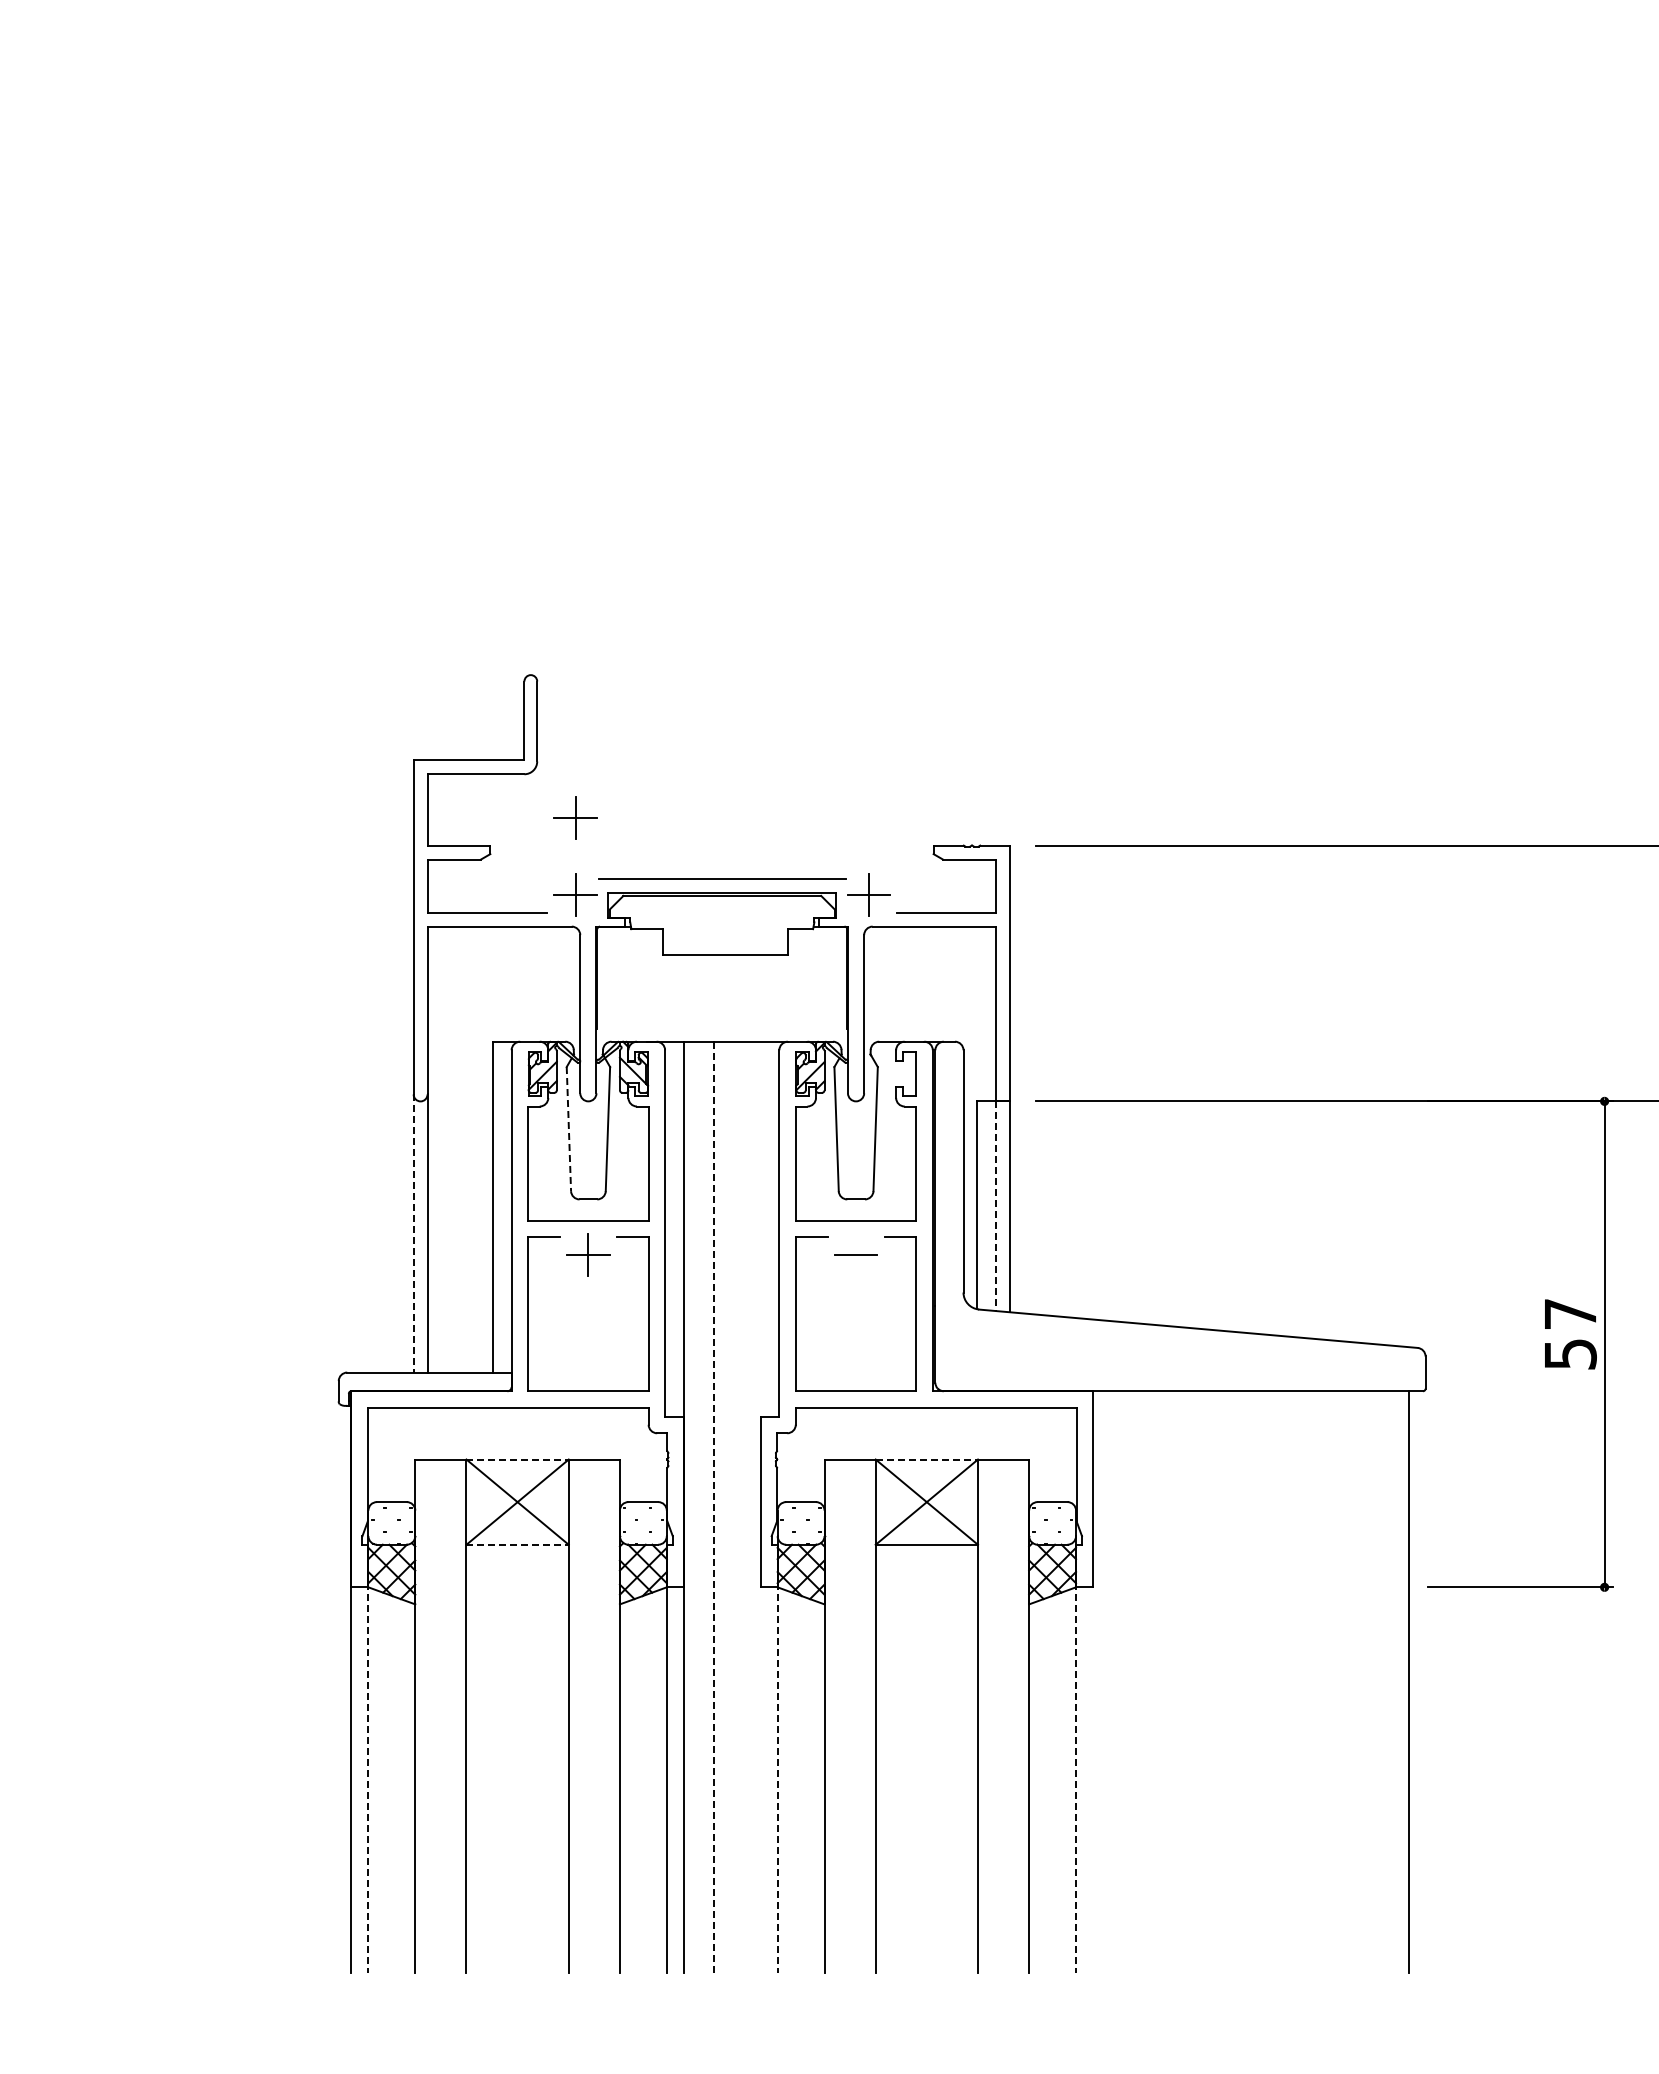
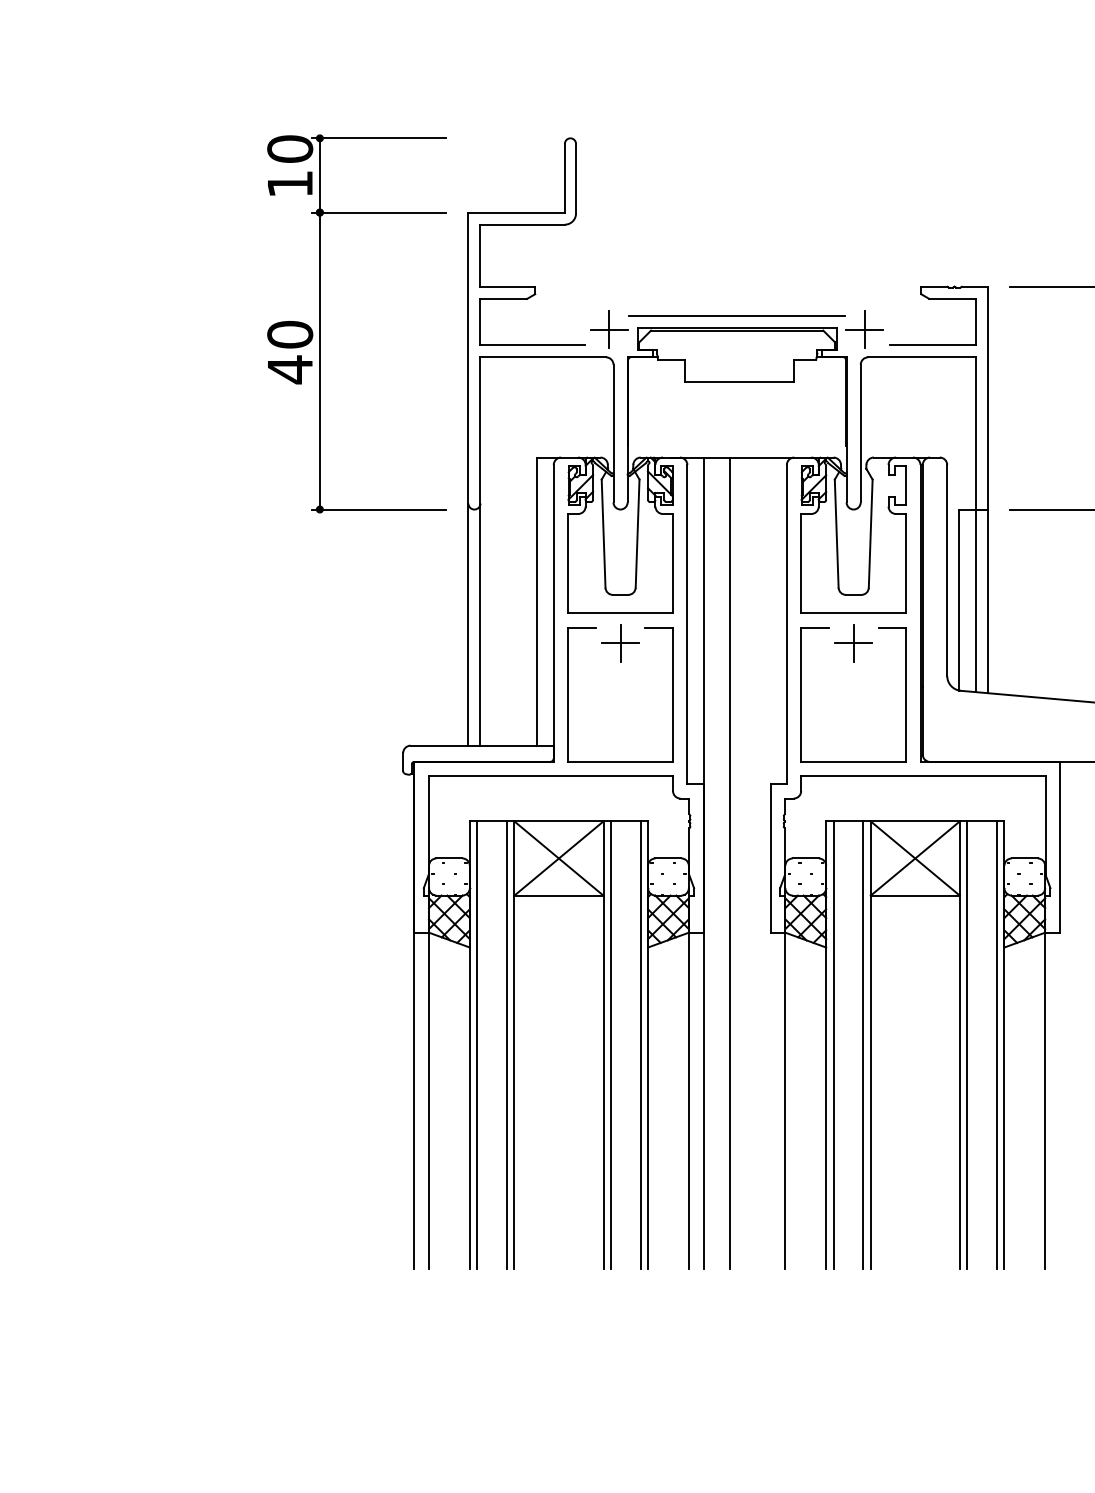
part: (575, 817) -> (609, 262), removed
part: (243, 887) -> (320, 323), added
line: (568, 1129) -> (603, 534), dashed -> solid
line: (996, 1206) -> (975, 601), dashed -> solid
line: (413, 1234) -> (468, 625), dashed -> solid
line: (856, 1254) -> (854, 642), added
line: (518, 1459) -> (559, 821), dashed -> solid
line: (927, 1459) -> (915, 821), dashed -> solid
line: (713, 1507) -> (729, 863), dashed -> solid
line: (518, 1544) -> (559, 895), dashed -> solid
line: (423, 1716) -> (476, 1045), added
line: (457, 1716) -> (506, 1045), added
line: (577, 1716) -> (611, 1045), added
line: (611, 1716) -> (640, 1045), added
line: (833, 1716) -> (834, 1045), added
line: (867, 1716) -> (863, 1045), added
line: (986, 1716) -> (967, 1045), added
line: (1020, 1716) -> (996, 1045), added
line: (368, 1778) -> (429, 1099), dashed -> solid
line: (777, 1778) -> (785, 1099), dashed -> solid
line: (1076, 1778) -> (1045, 1099), dashed -> solid

